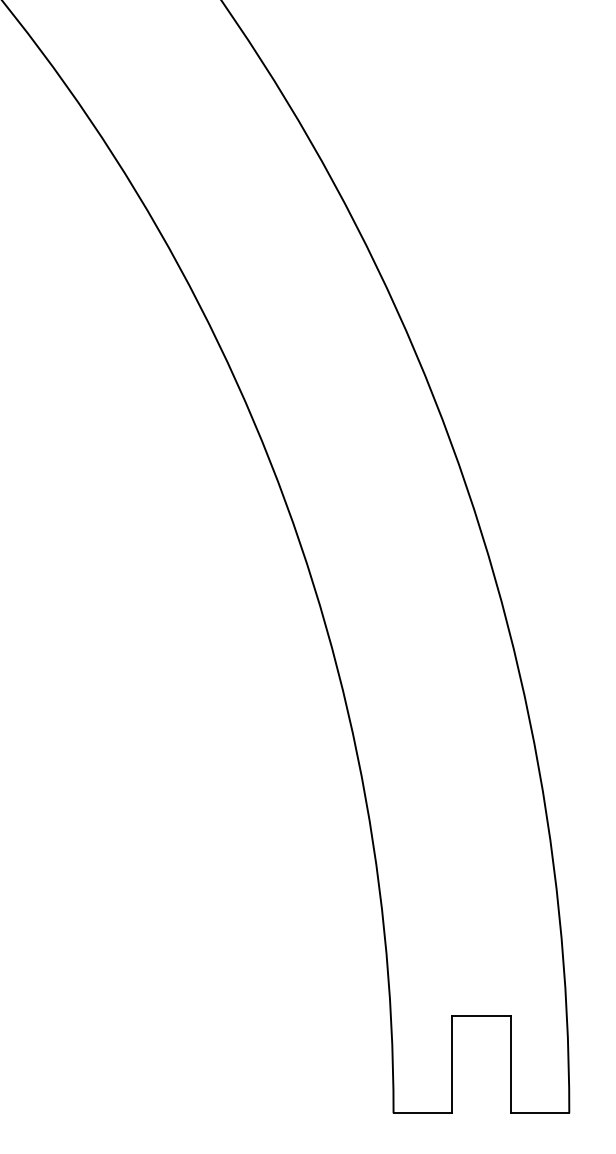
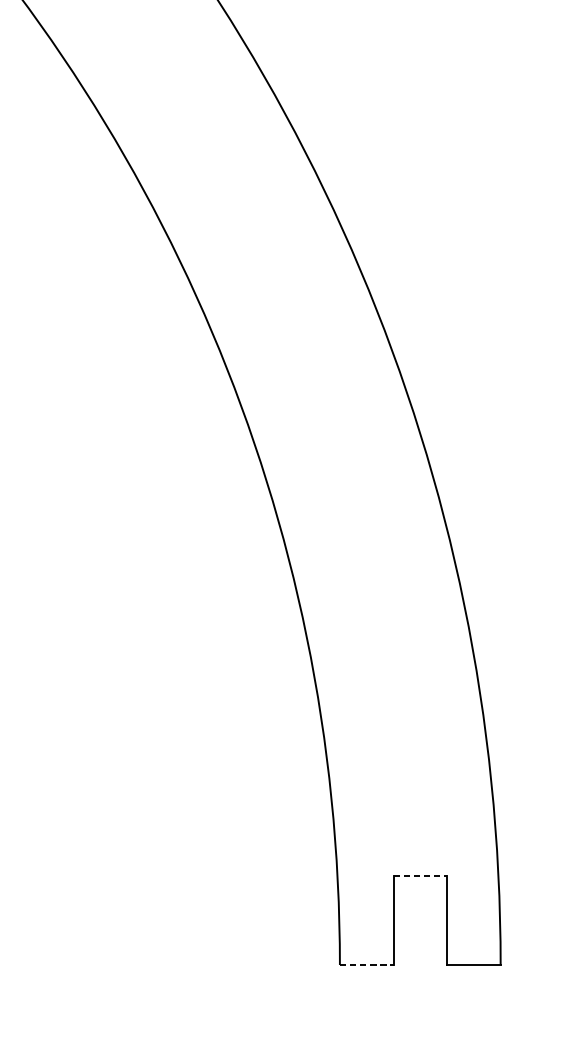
line: (481, 1015) -> (420, 875), solid -> dashed
line: (423, 1113) -> (367, 965), solid -> dashed

